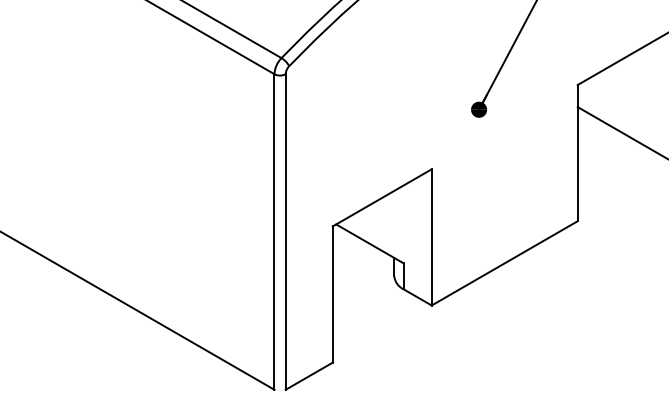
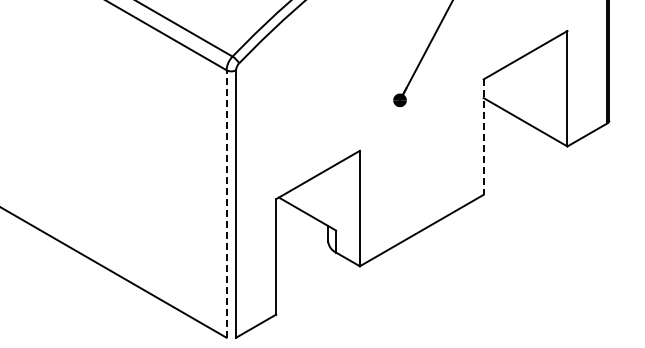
line: (577, 153) -> (483, 137), solid -> dashed
line: (274, 232) -> (226, 204), solid -> dashed

